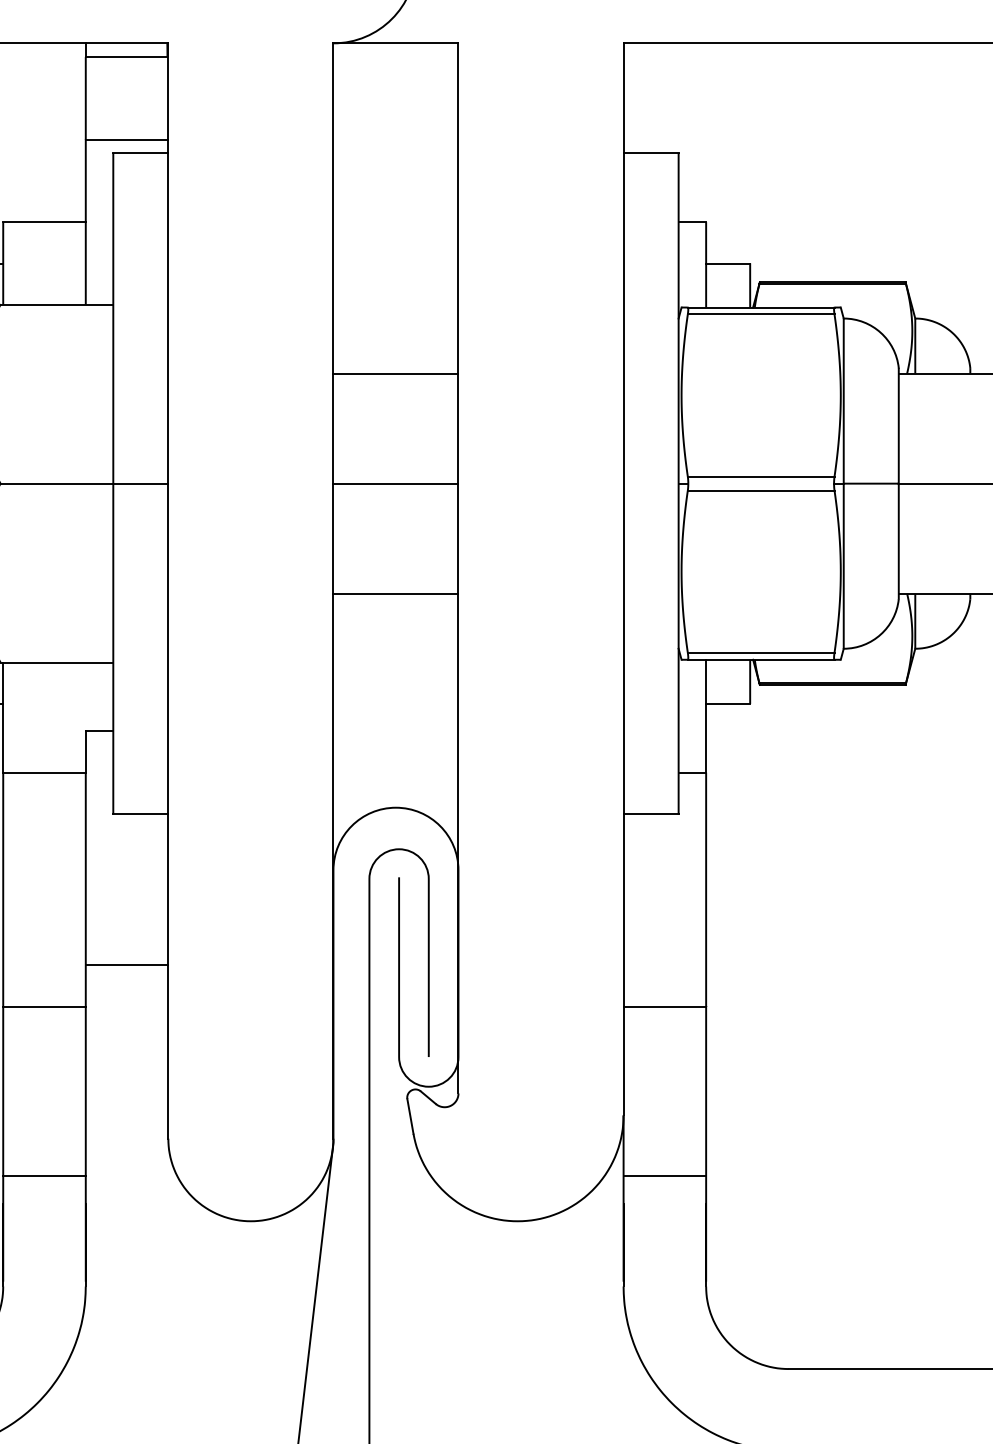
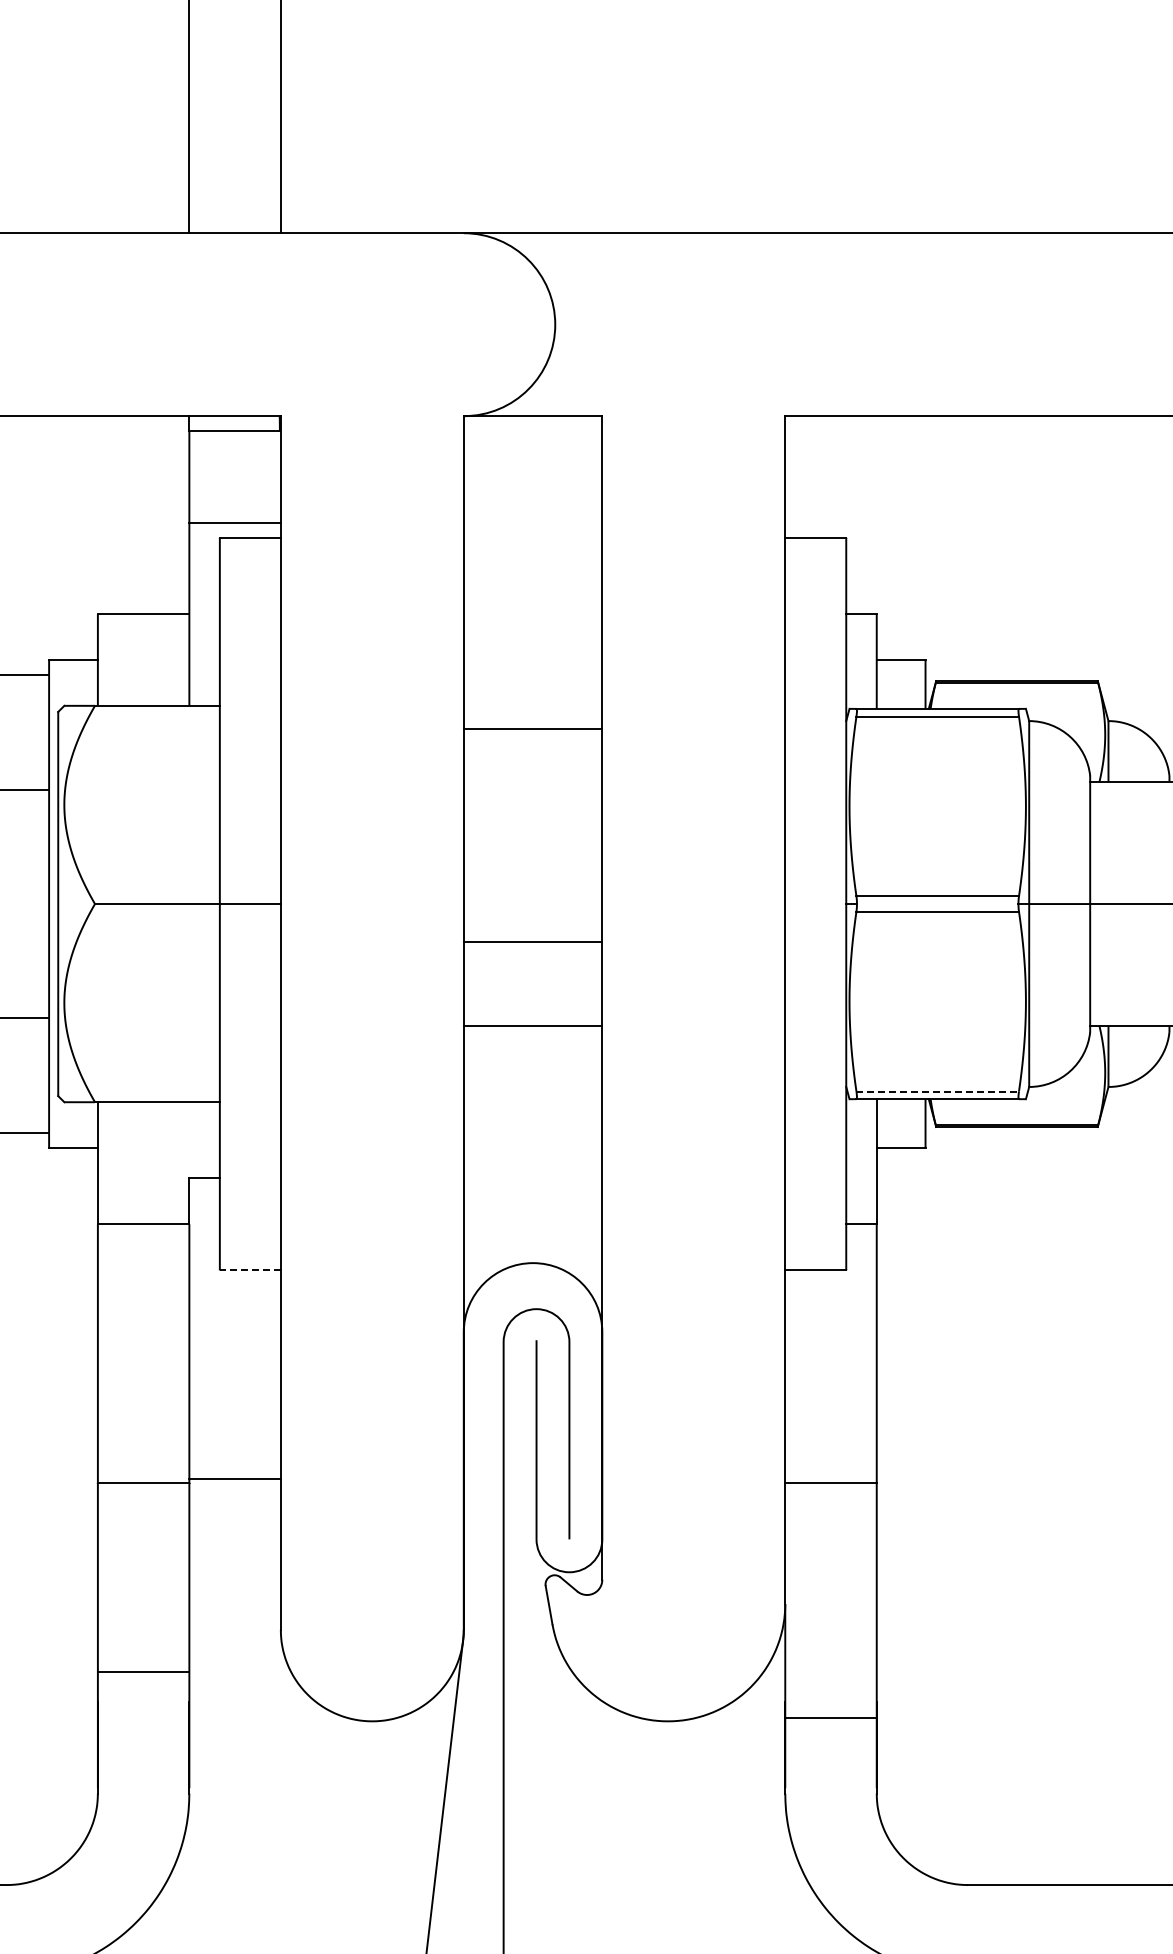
line: (395, 373) -> (532, 729), moved
line: (395, 484) -> (532, 942), moved
line: (761, 652) -> (938, 1091), solid -> dashed
line: (140, 813) -> (249, 1269), solid -> dashed
line: (126, 965) -> (234, 1478), moved
line: (664, 1176) -> (830, 1717), moved

